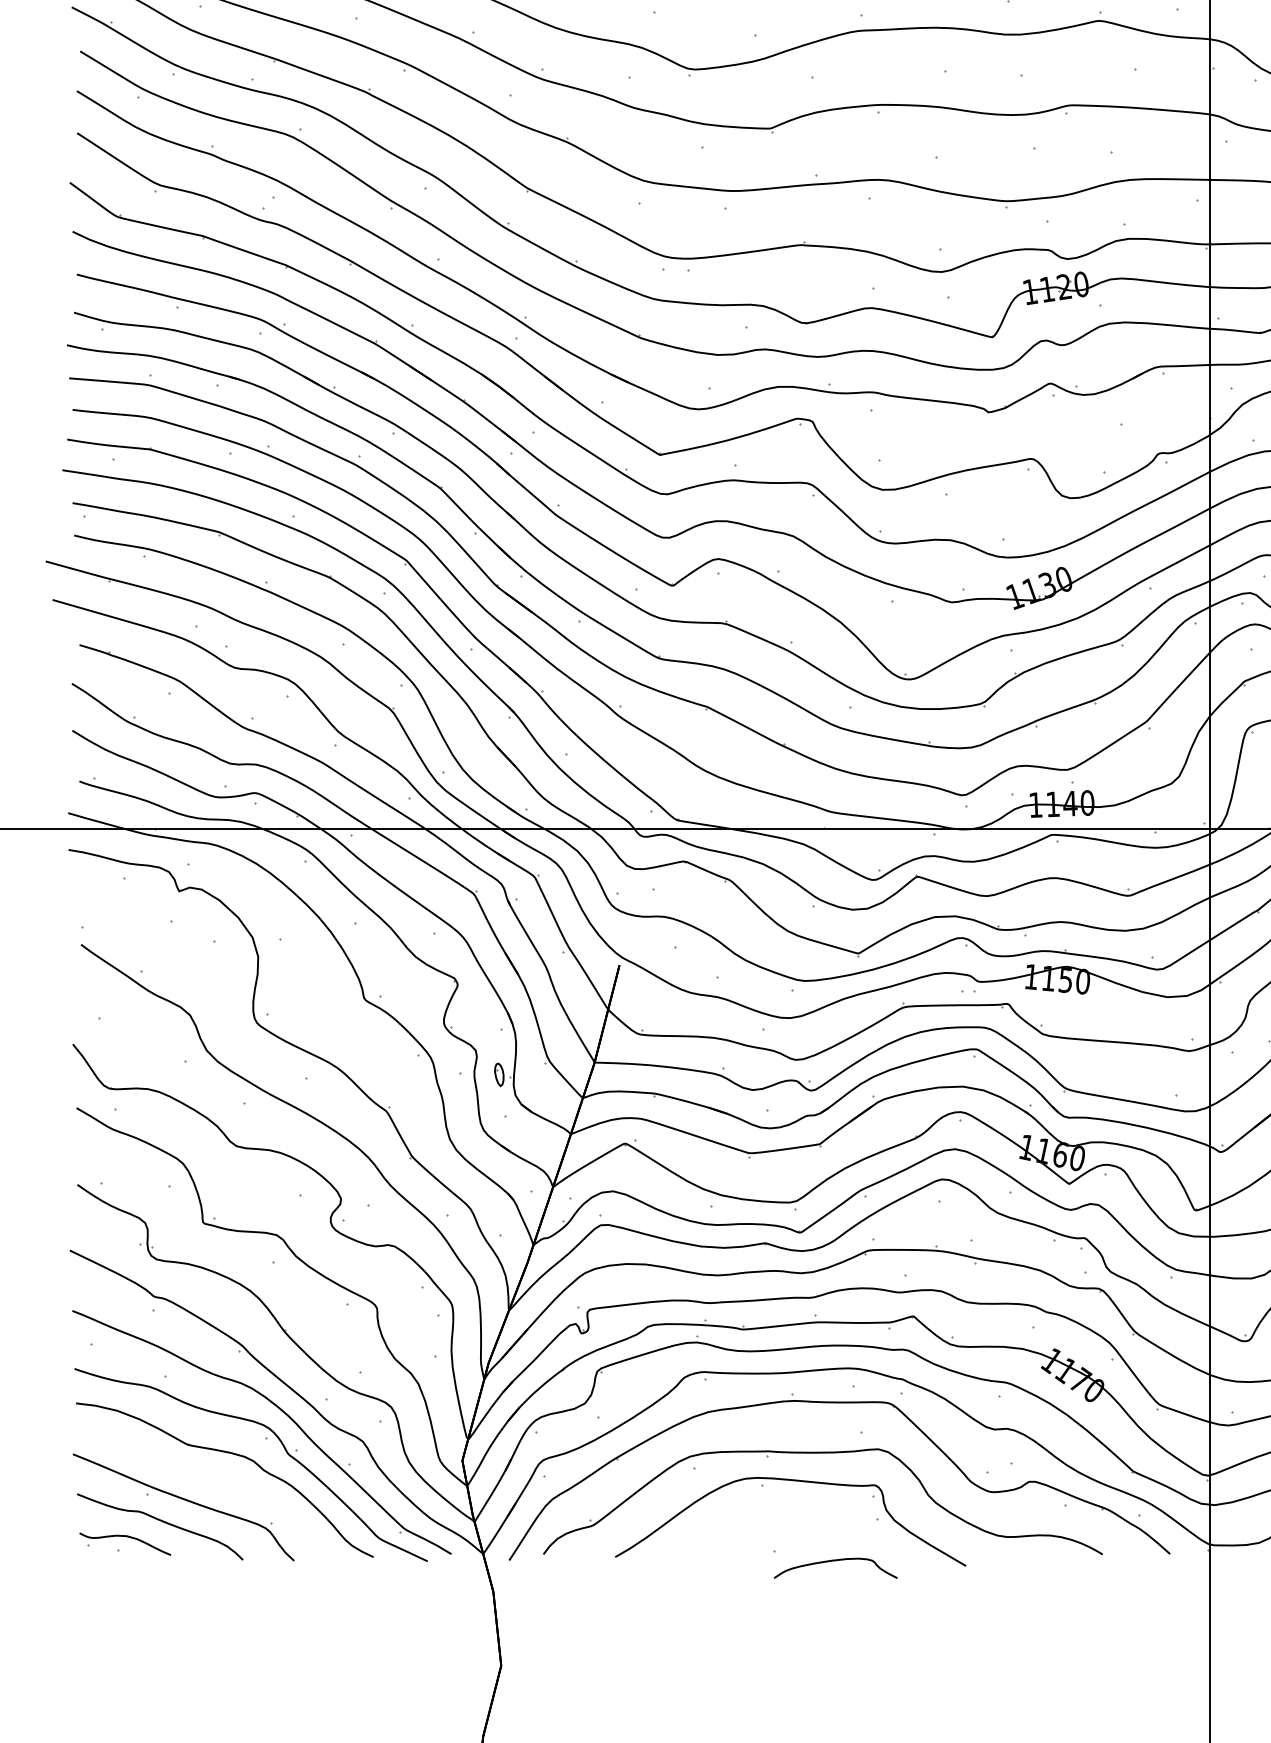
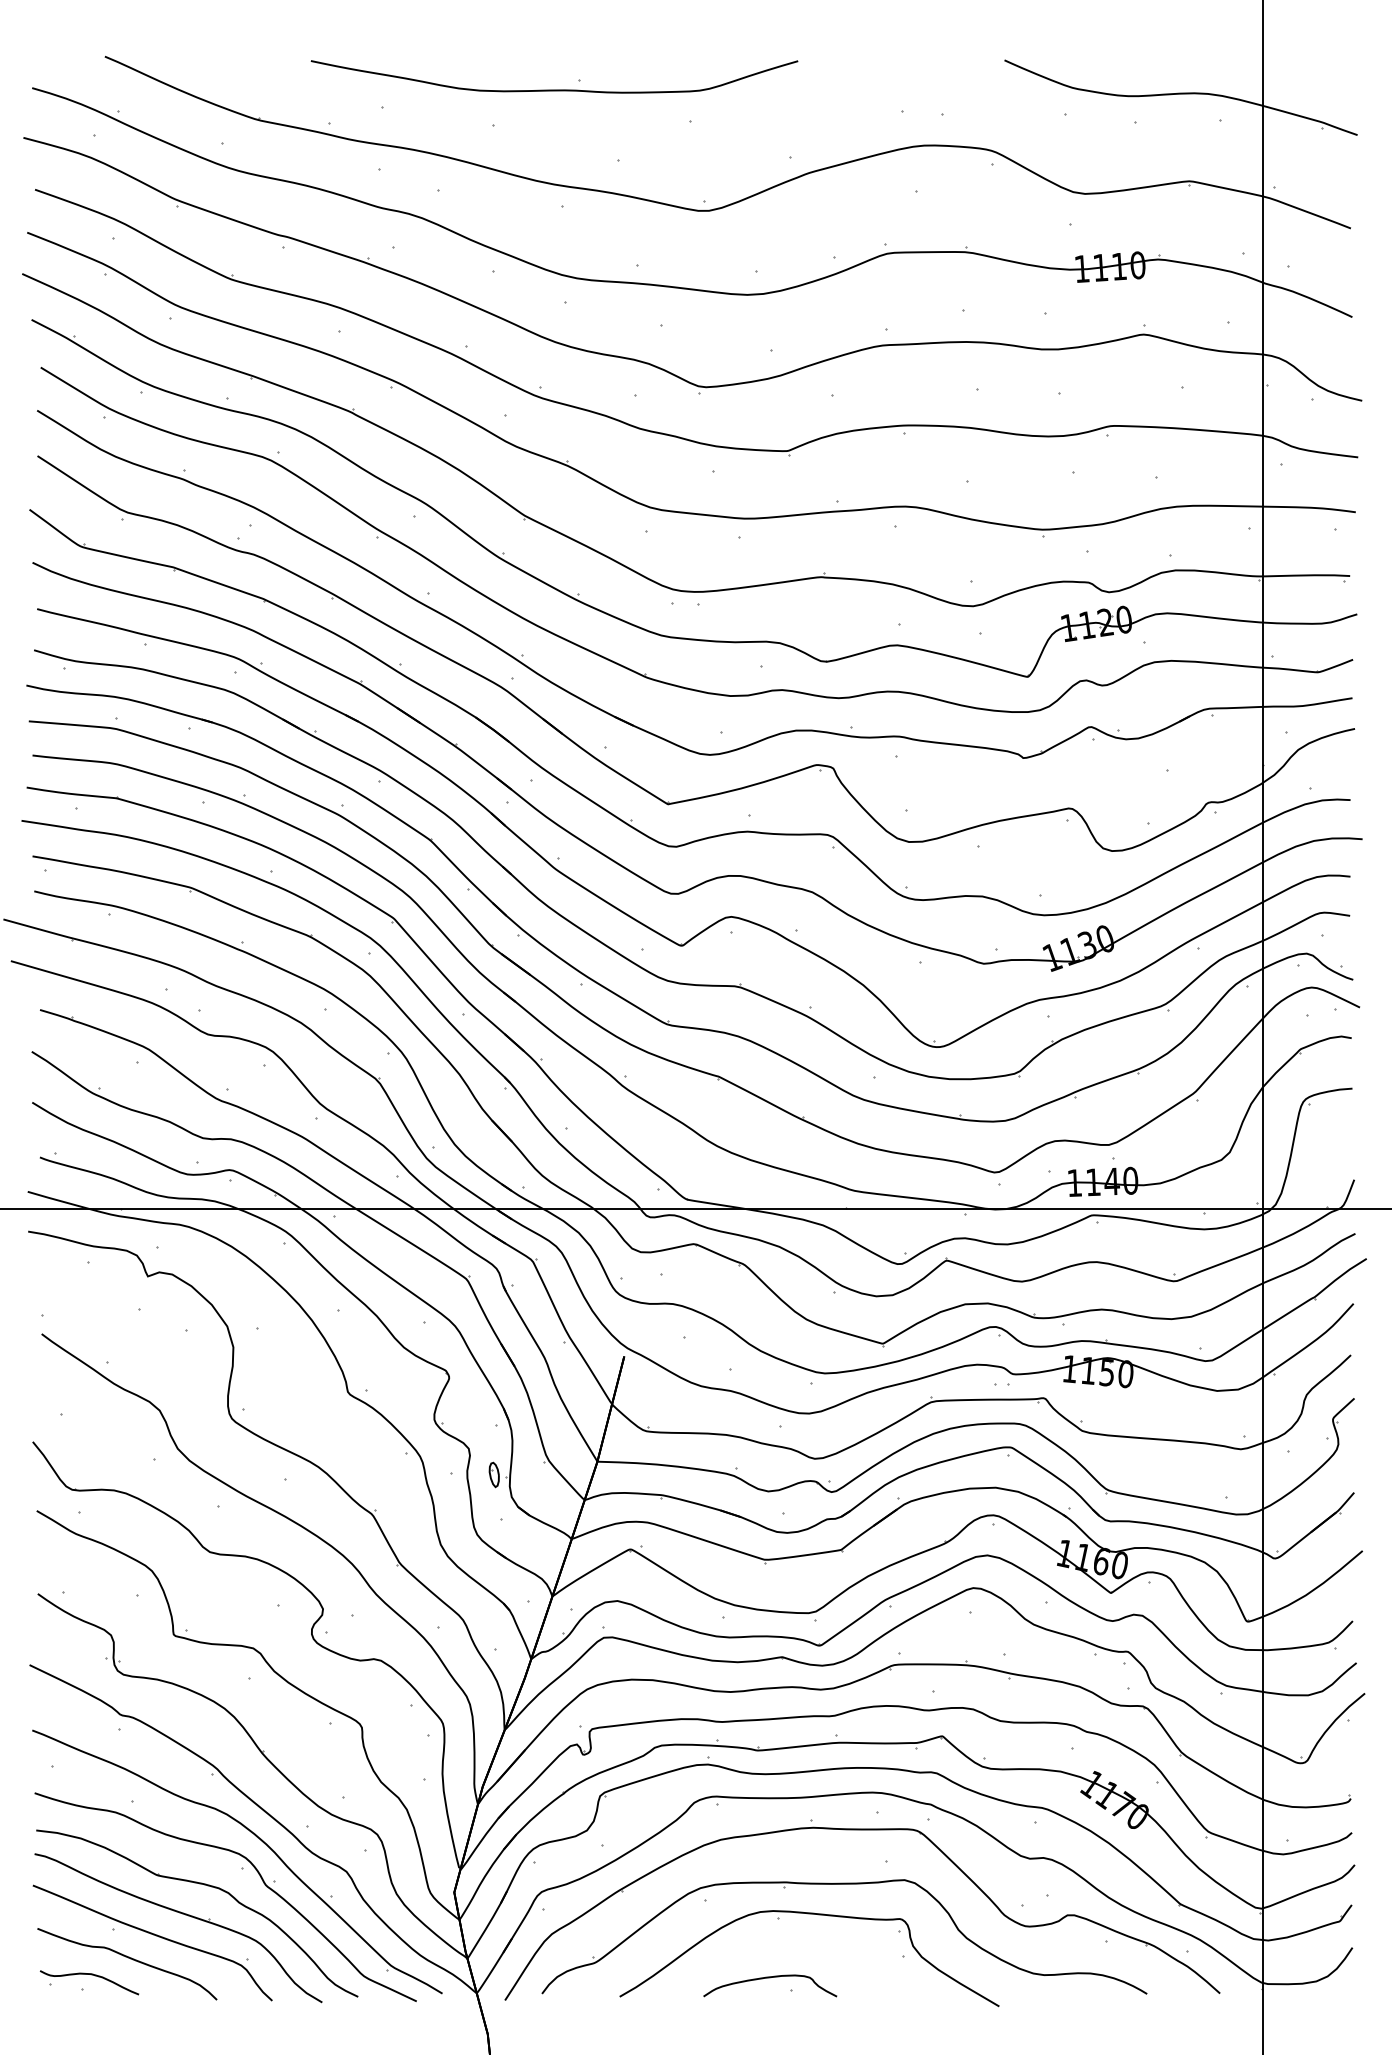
part: (211, 1481) -> (182, 1914), added
curve: (835, 1561) -> (770, 1978), moved

